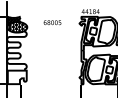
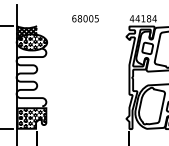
text: (52, 22) -> (85, 18), moved
hatch: (16, 77) -> (30, 118), added

